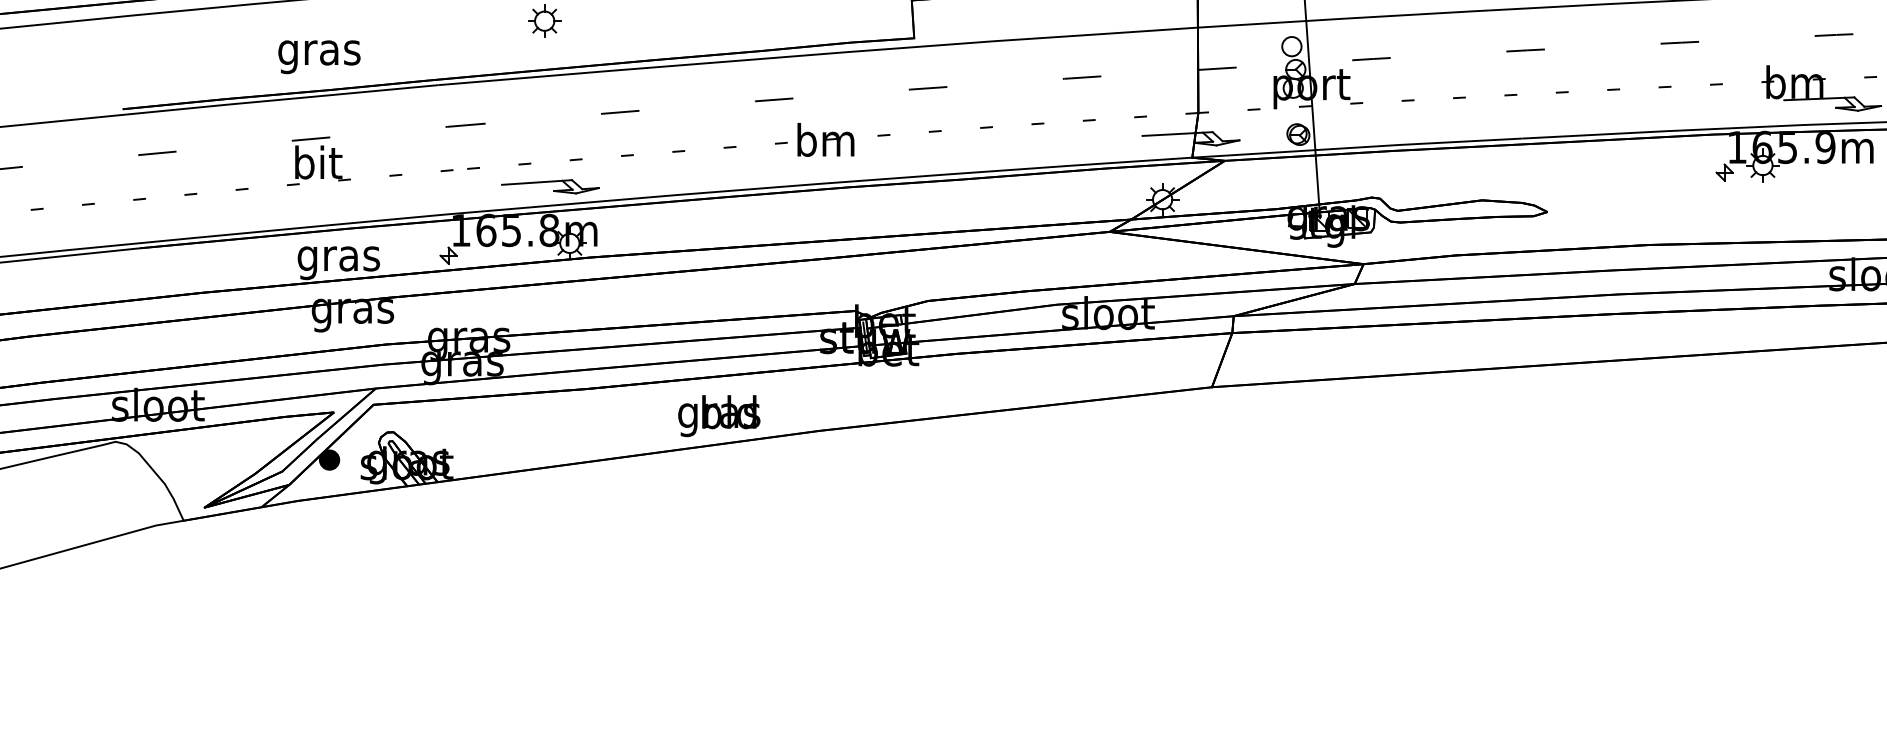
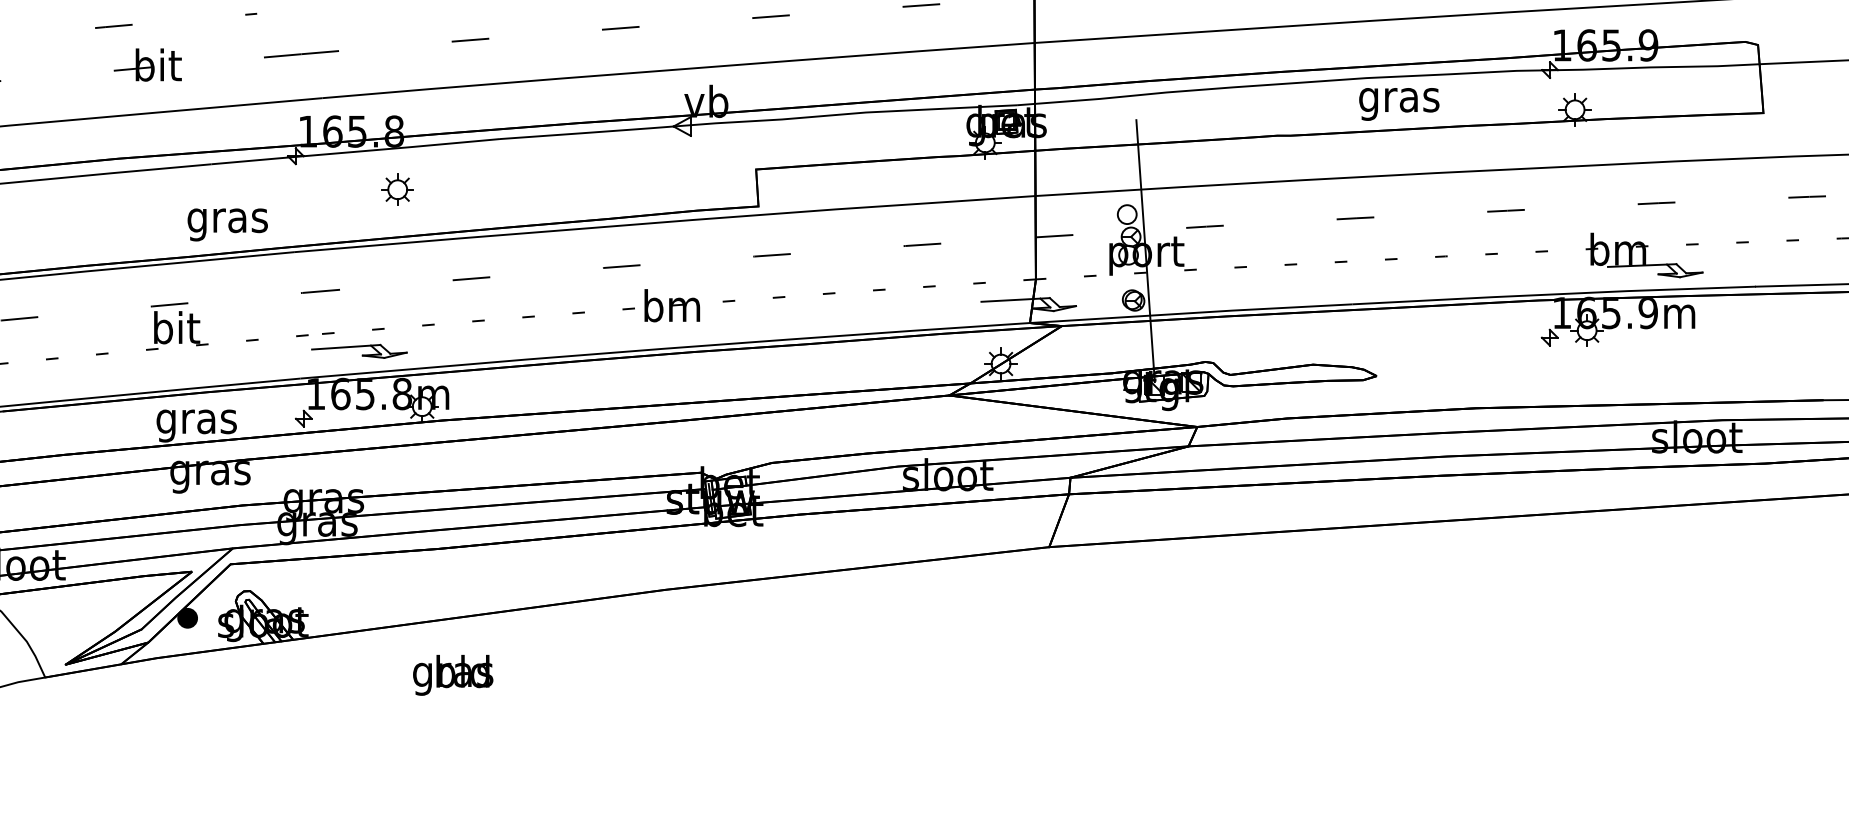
text: (319, 56) -> (227, 224), moved
part: (550, 185) -> (359, 350), moved
text: (719, 416) -> (453, 675), moved

